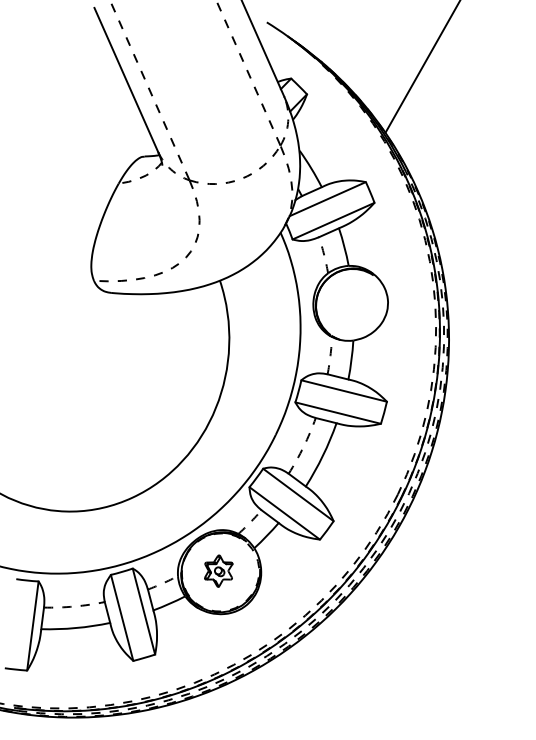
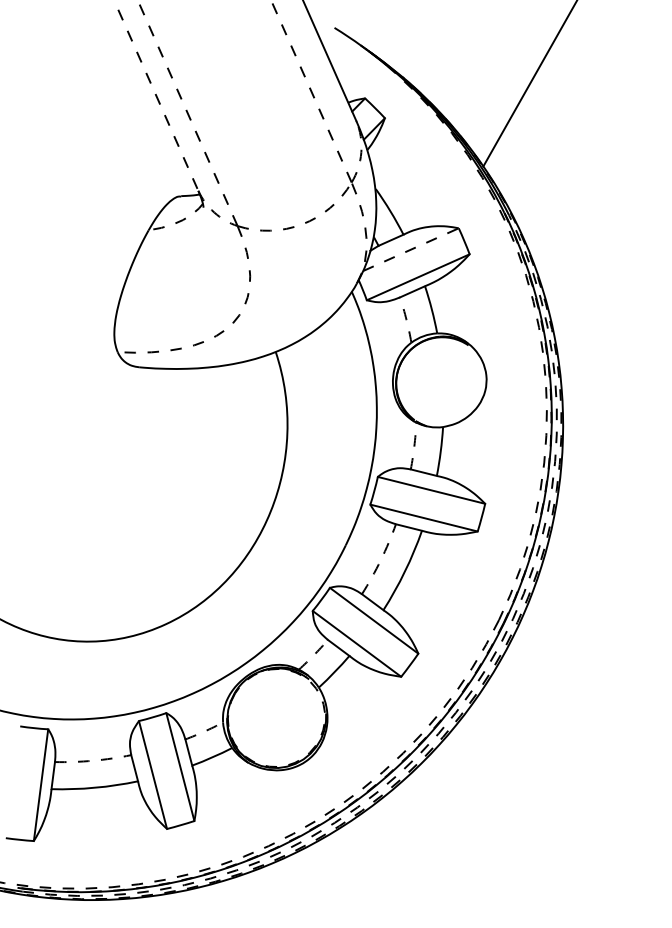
line: (126, 80) -> (158, 100), solid -> dashed
line: (328, 199) -> (411, 249), solid -> dashed
part: (218, 570) -> (274, 715), removed

